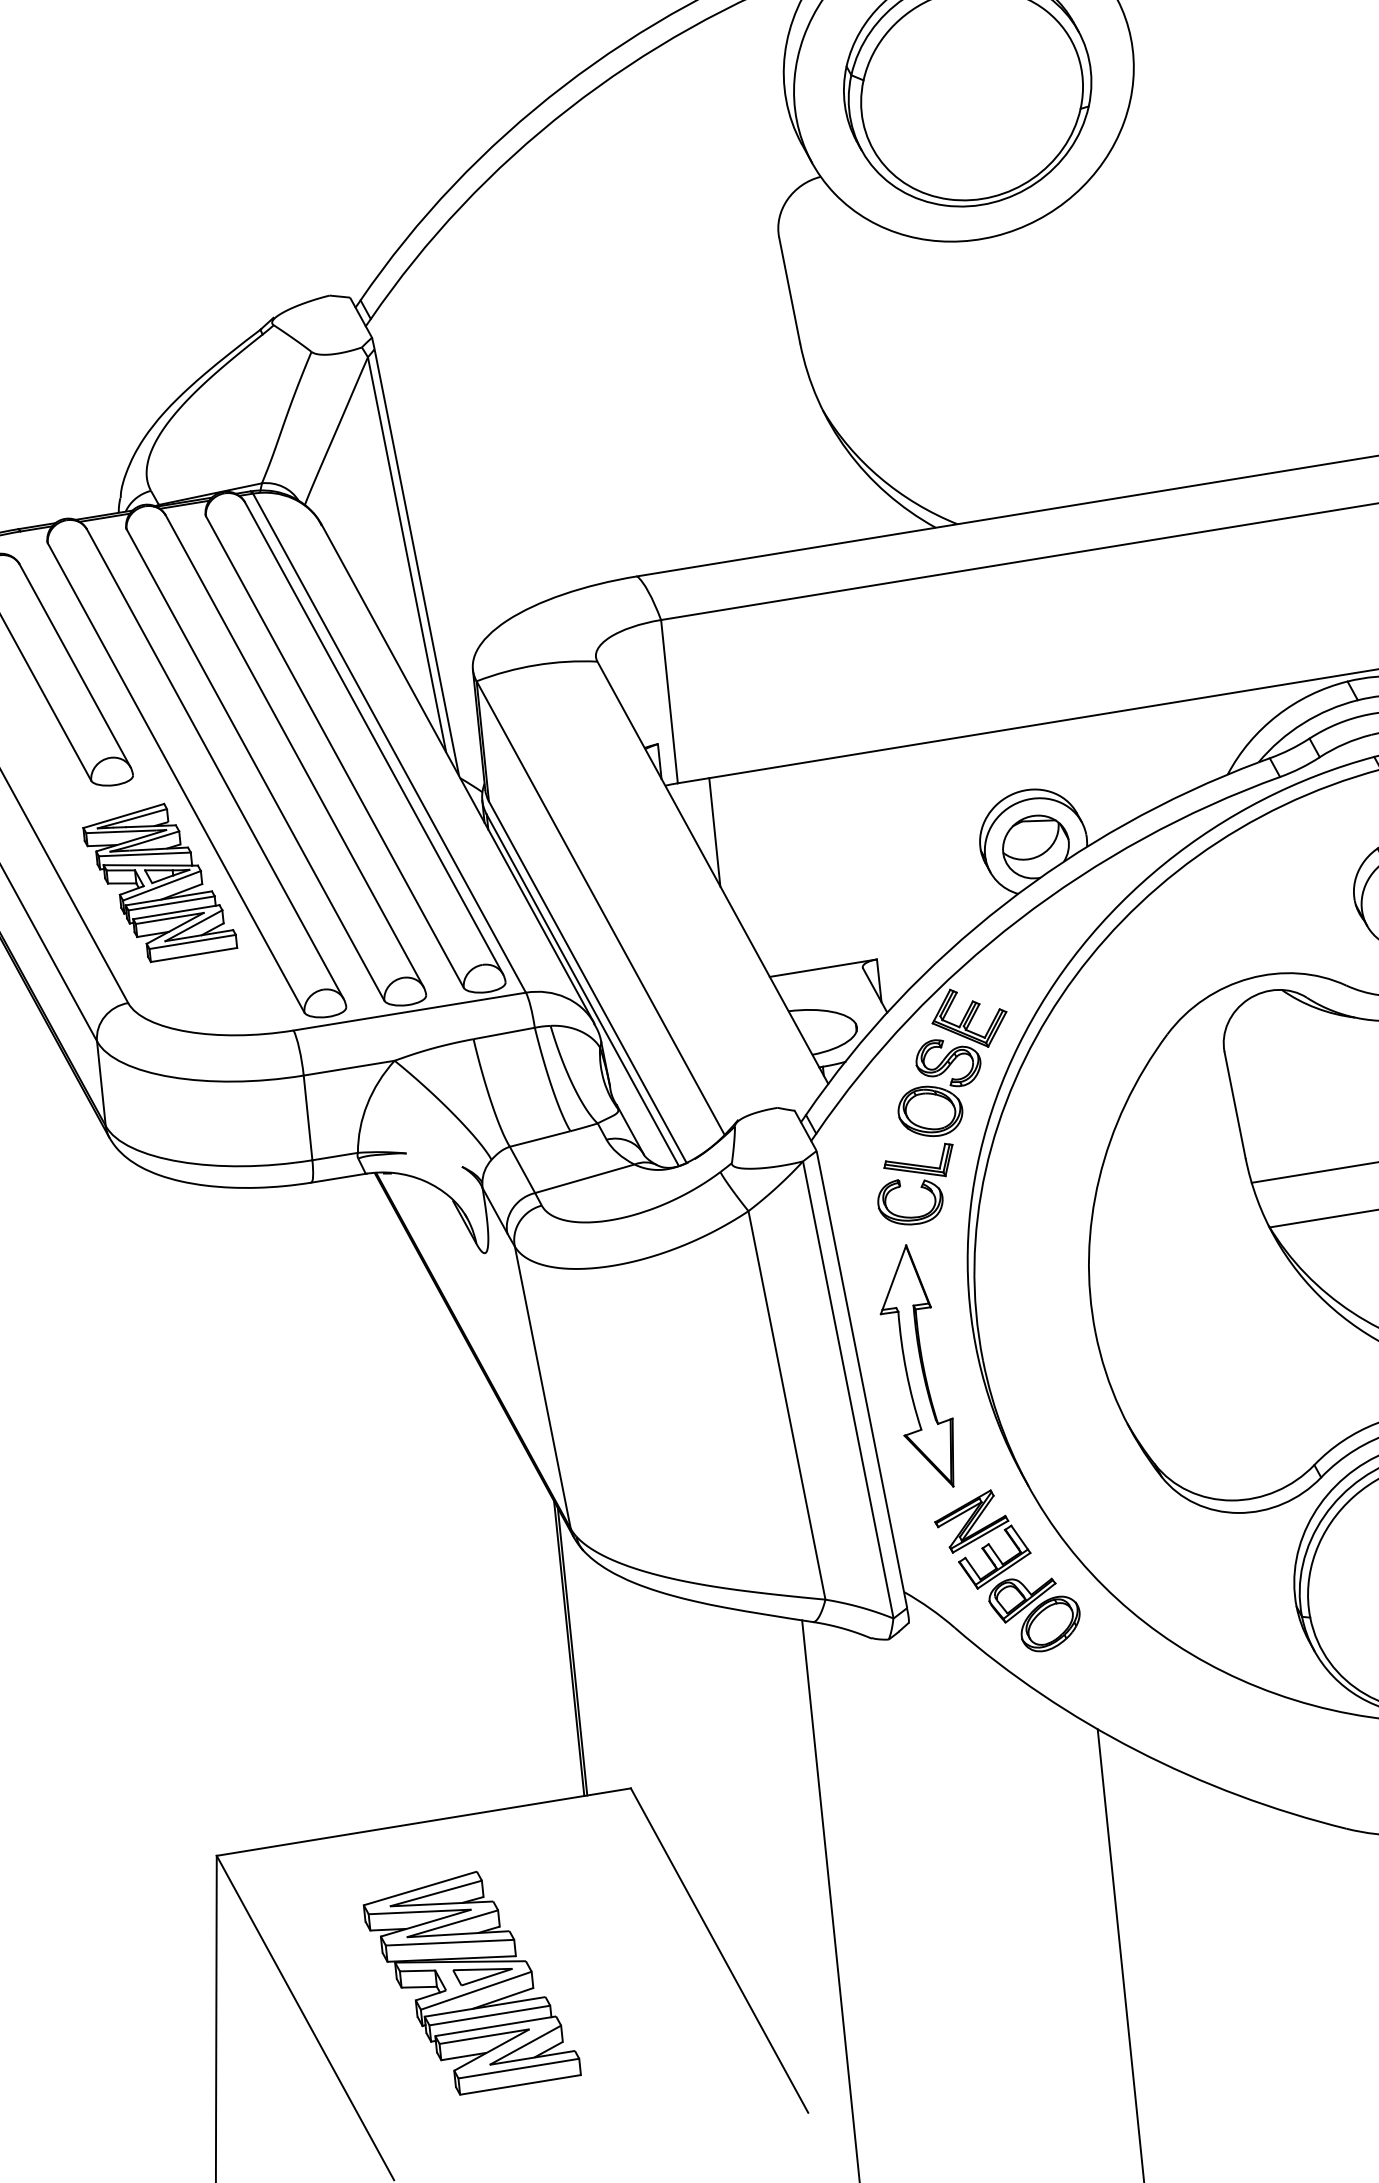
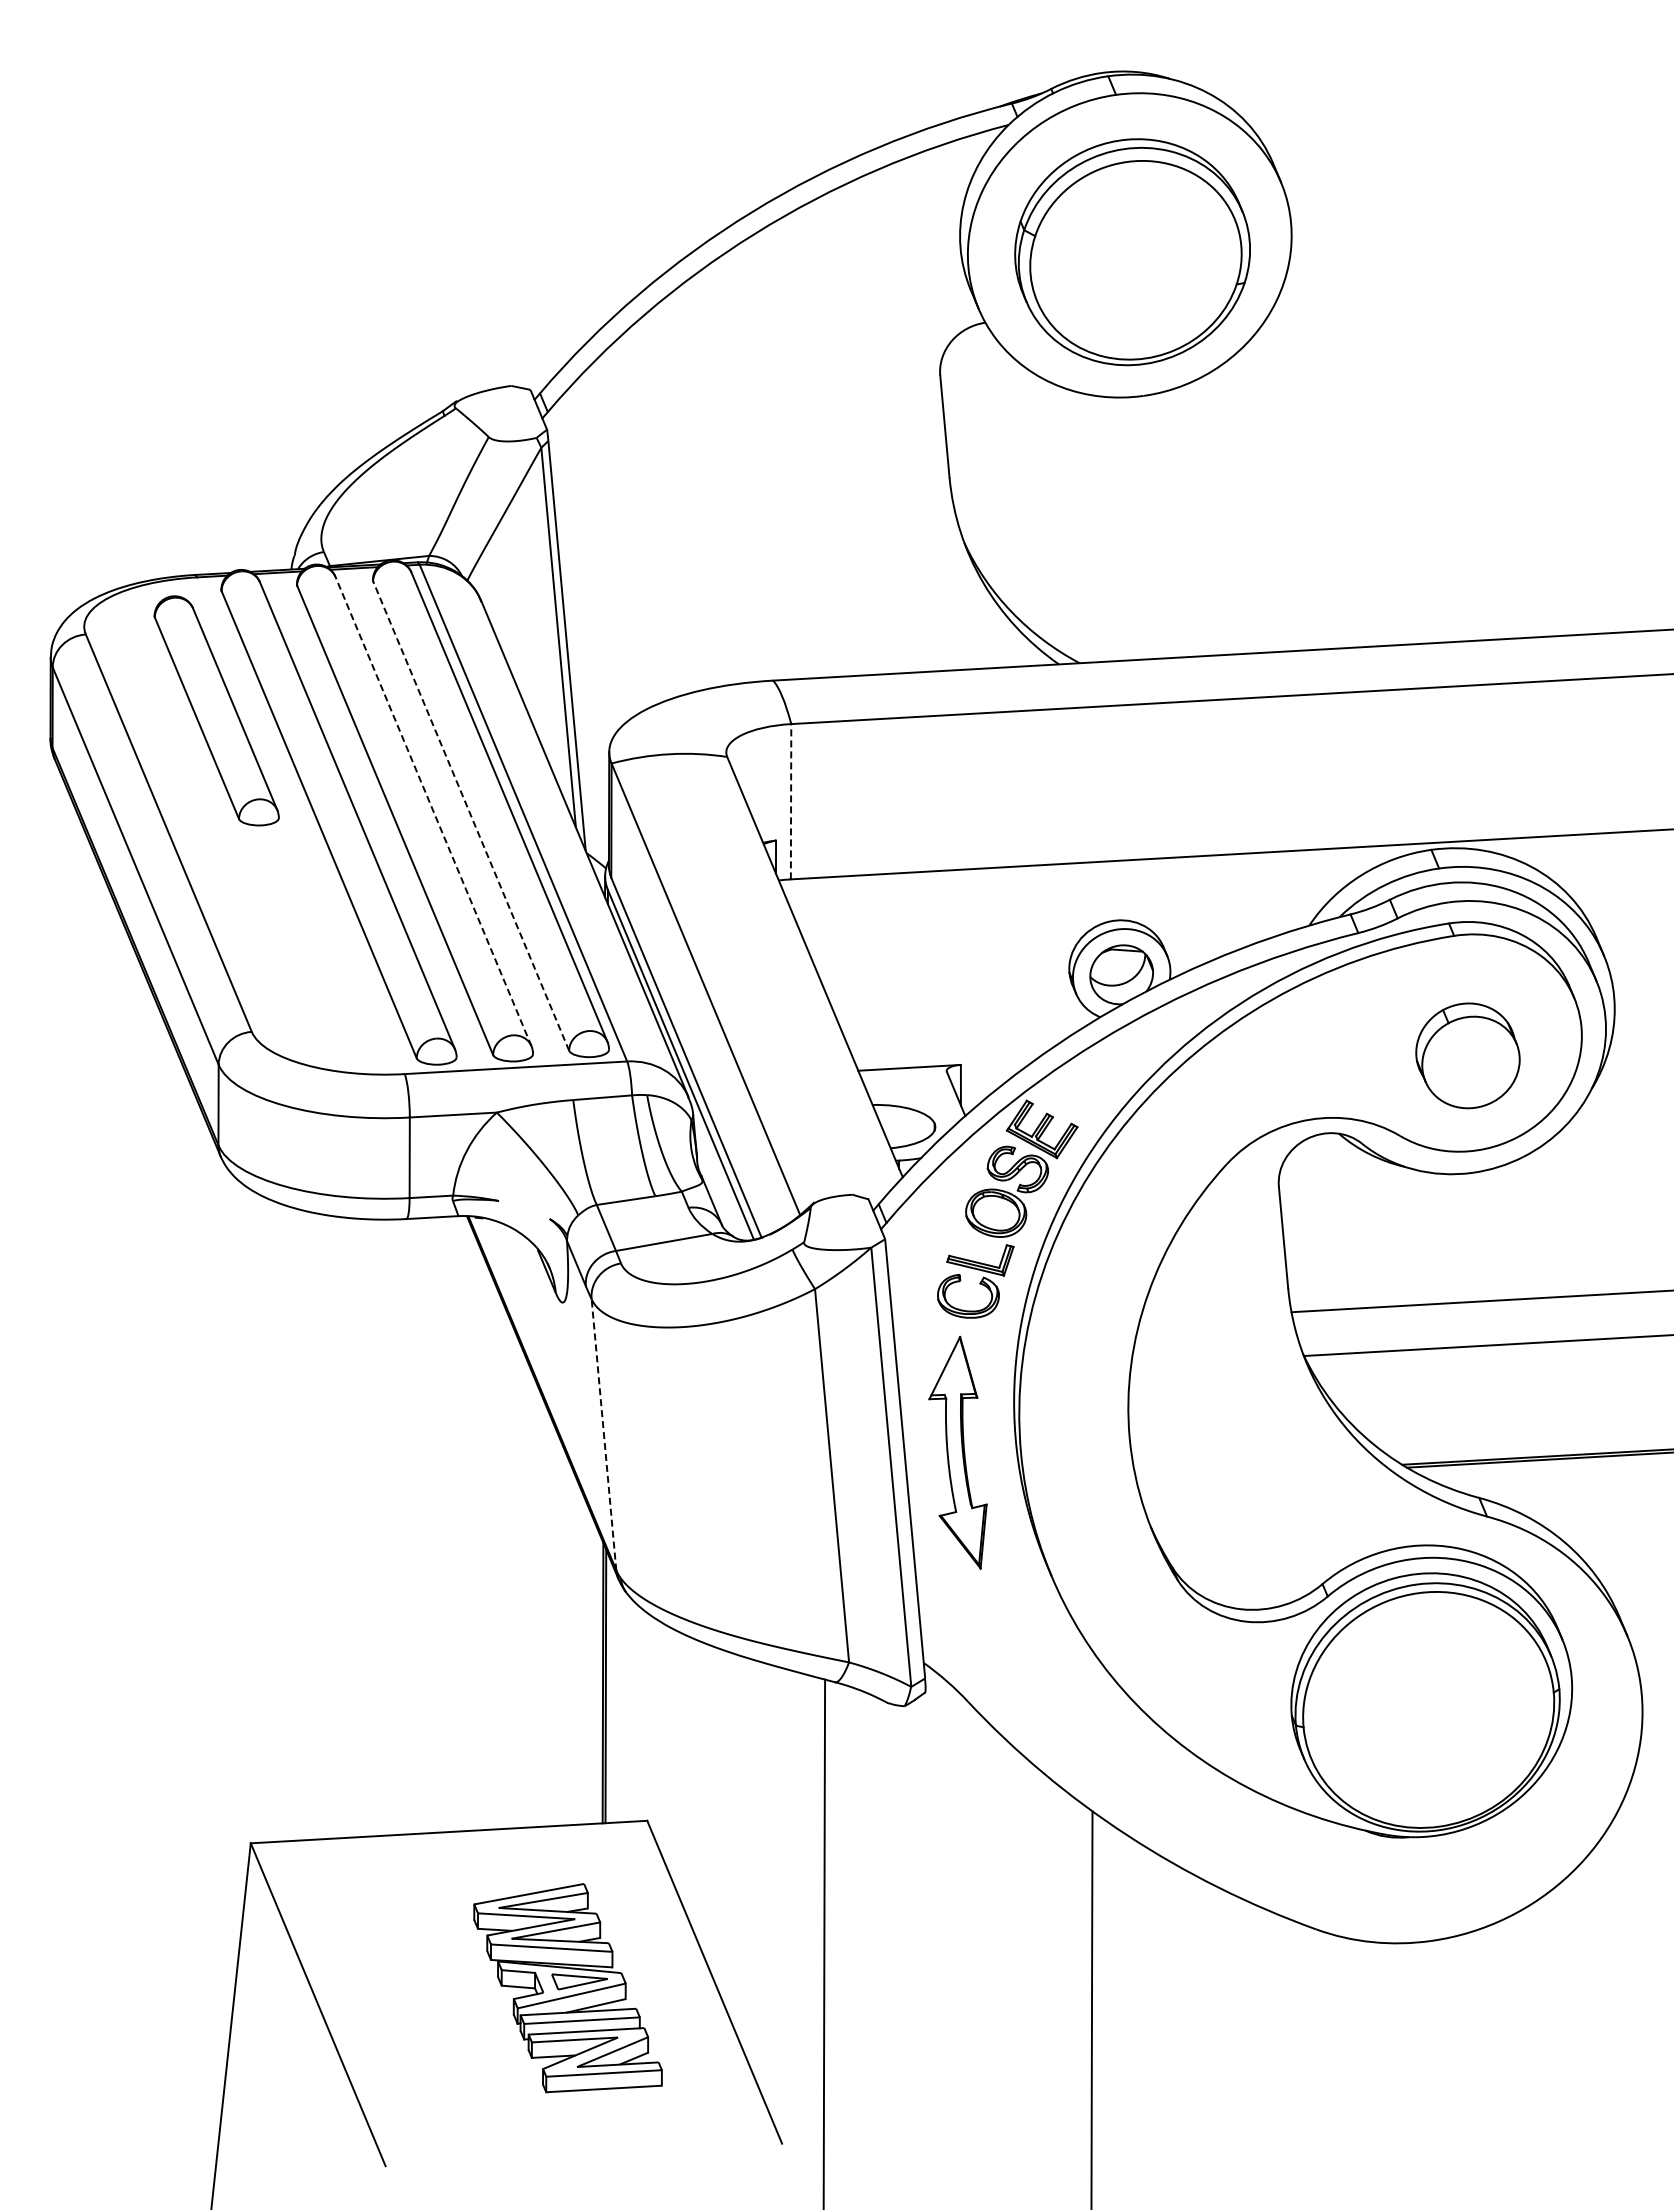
line: (669, 701) -> (791, 801), solid -> dashed
line: (294, 751) -> (433, 811), solid -> dashed
line: (334, 751) -> (470, 815), solid -> dashed
line: (714, 831) -> (820, 928), removed
part: (158, 882) -> (292, 921), removed
line: (542, 1387) -> (603, 1434), solid -> dashed
part: (1007, 1571) -> (1023, 1653), removed
part: (471, 1983) -> (567, 1988), moved

